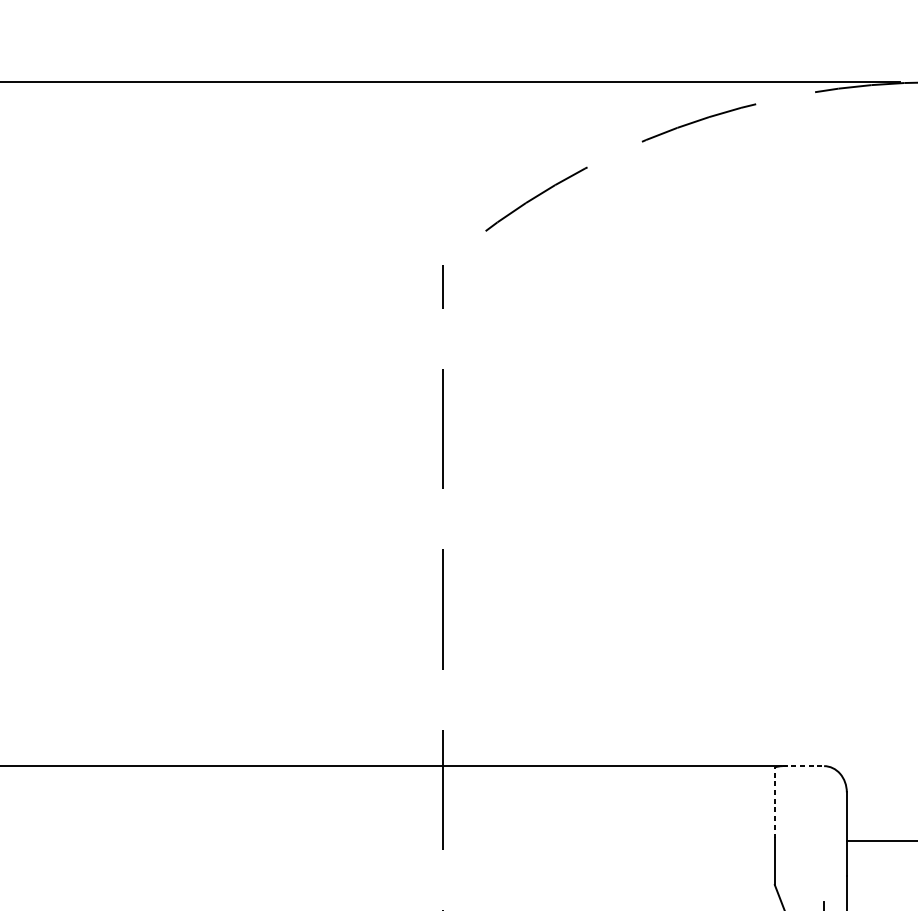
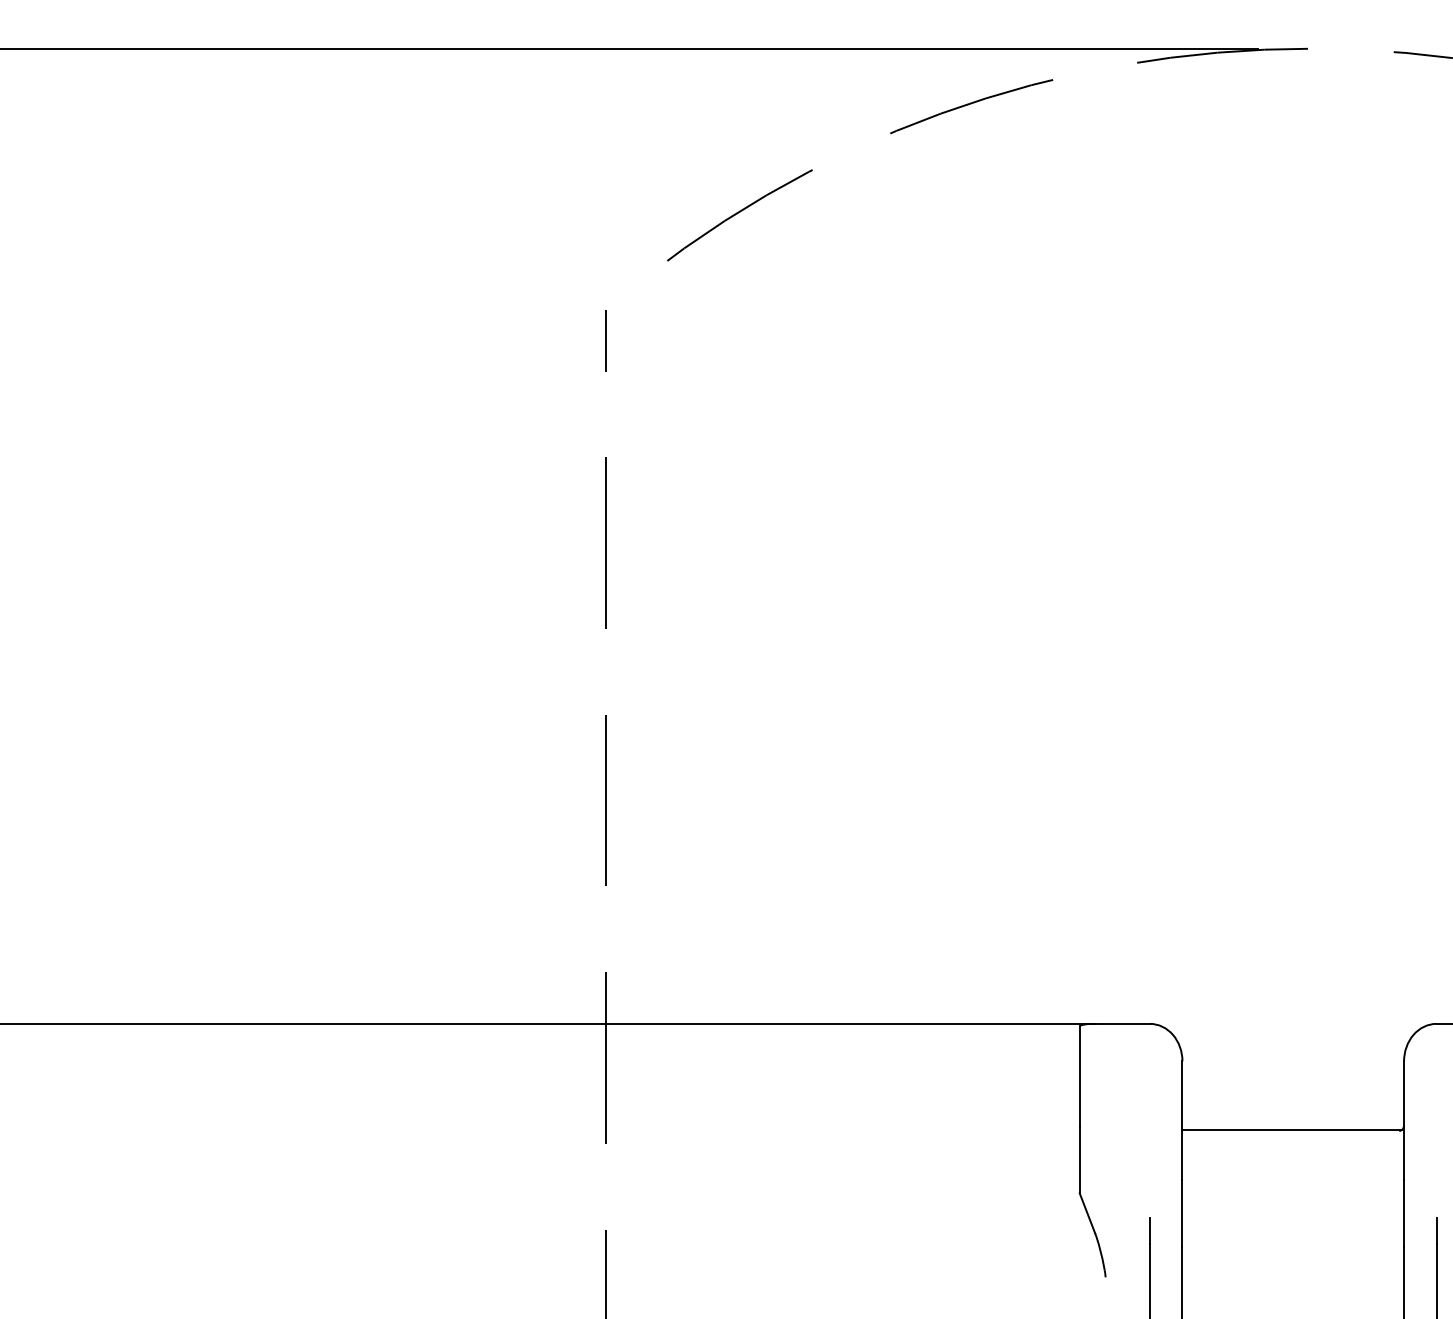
line: (803, 765) -> (1120, 1023), dashed -> solid
line: (774, 803) -> (1079, 1076), dashed -> solid

